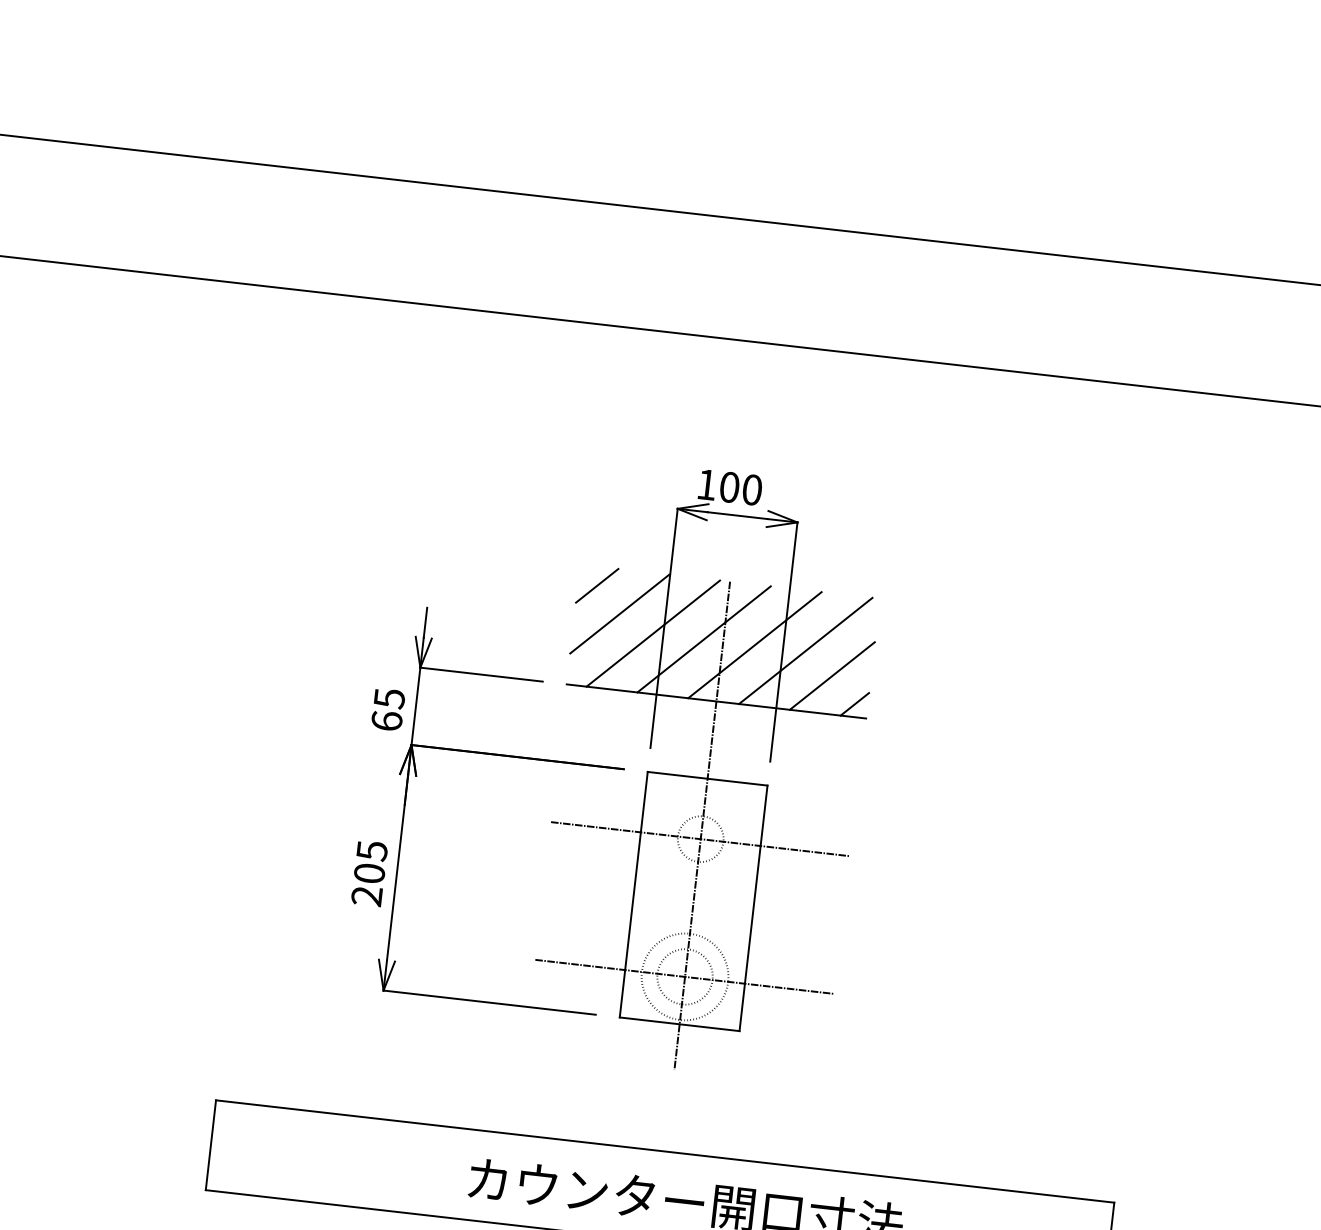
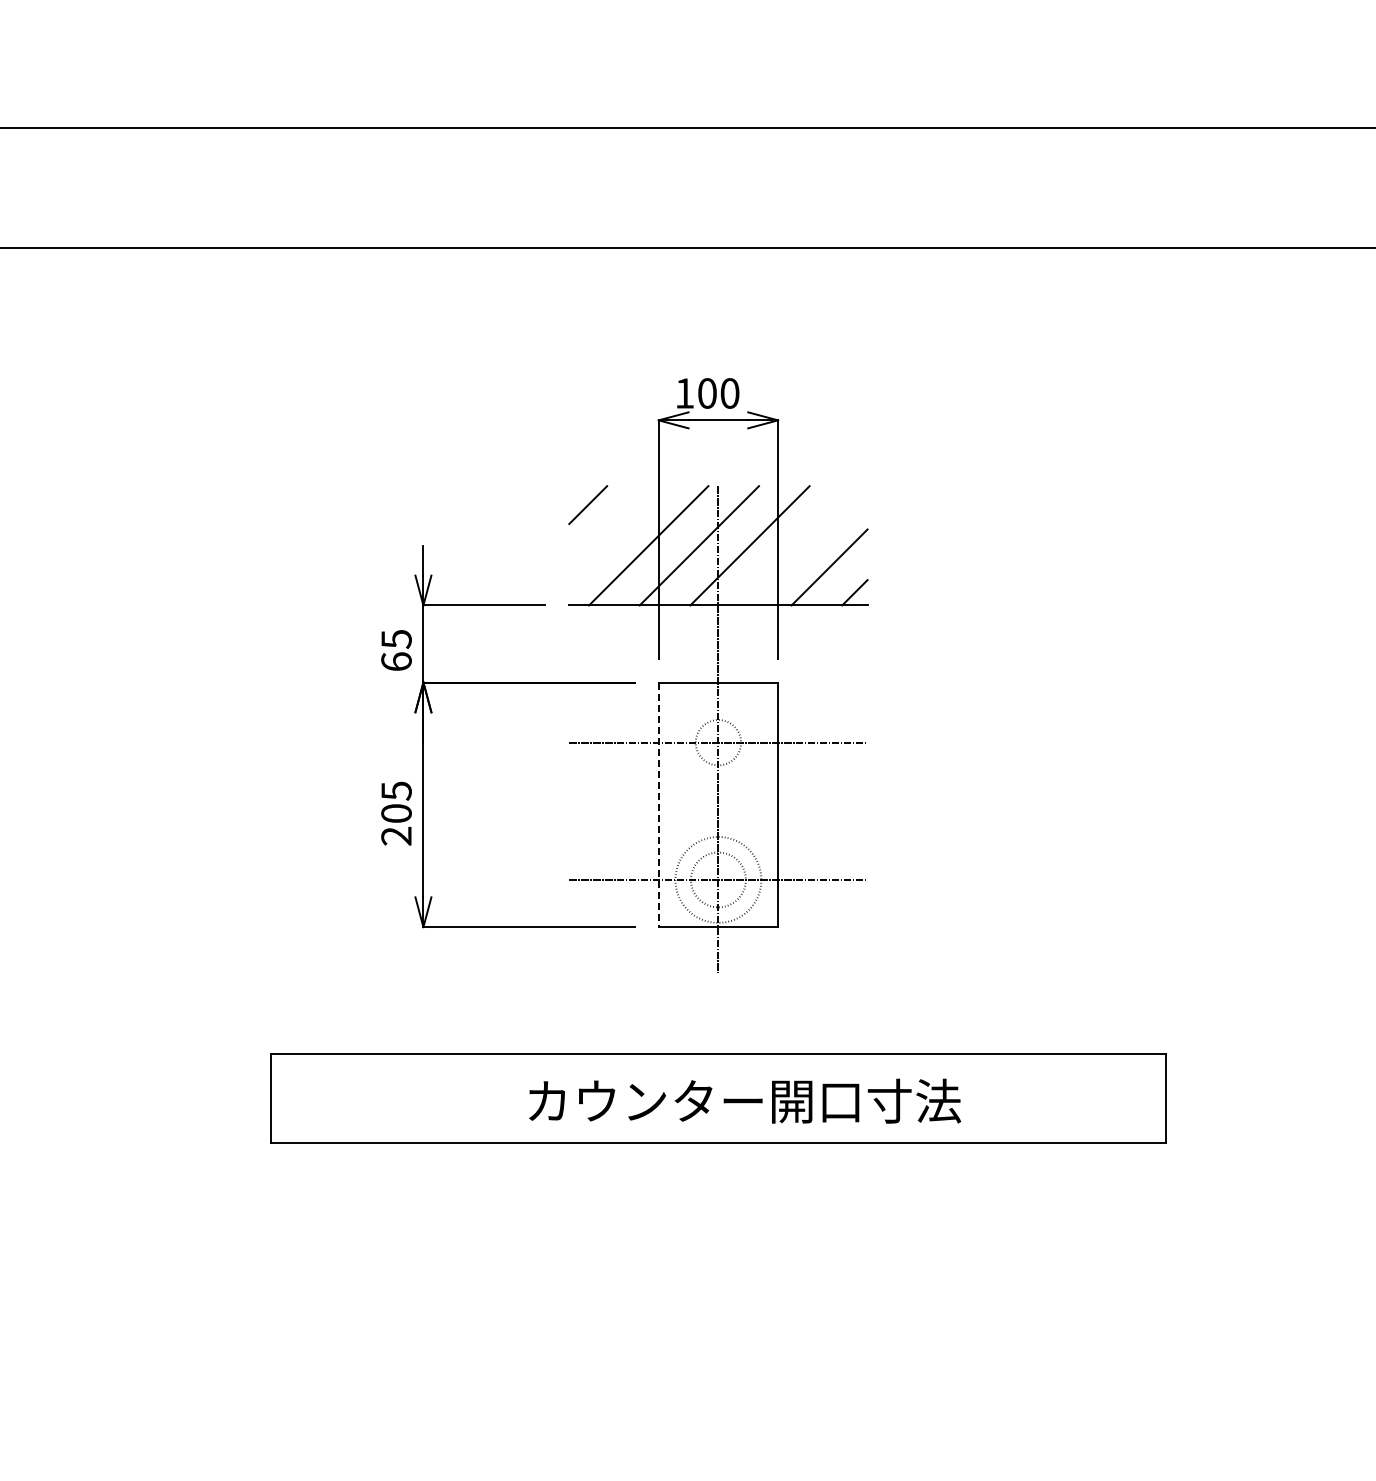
line: (619, 614) -> (613, 530), removed
line: (805, 650) -> (800, 545), removed
line: (633, 895) -> (658, 805), solid -> dashed

